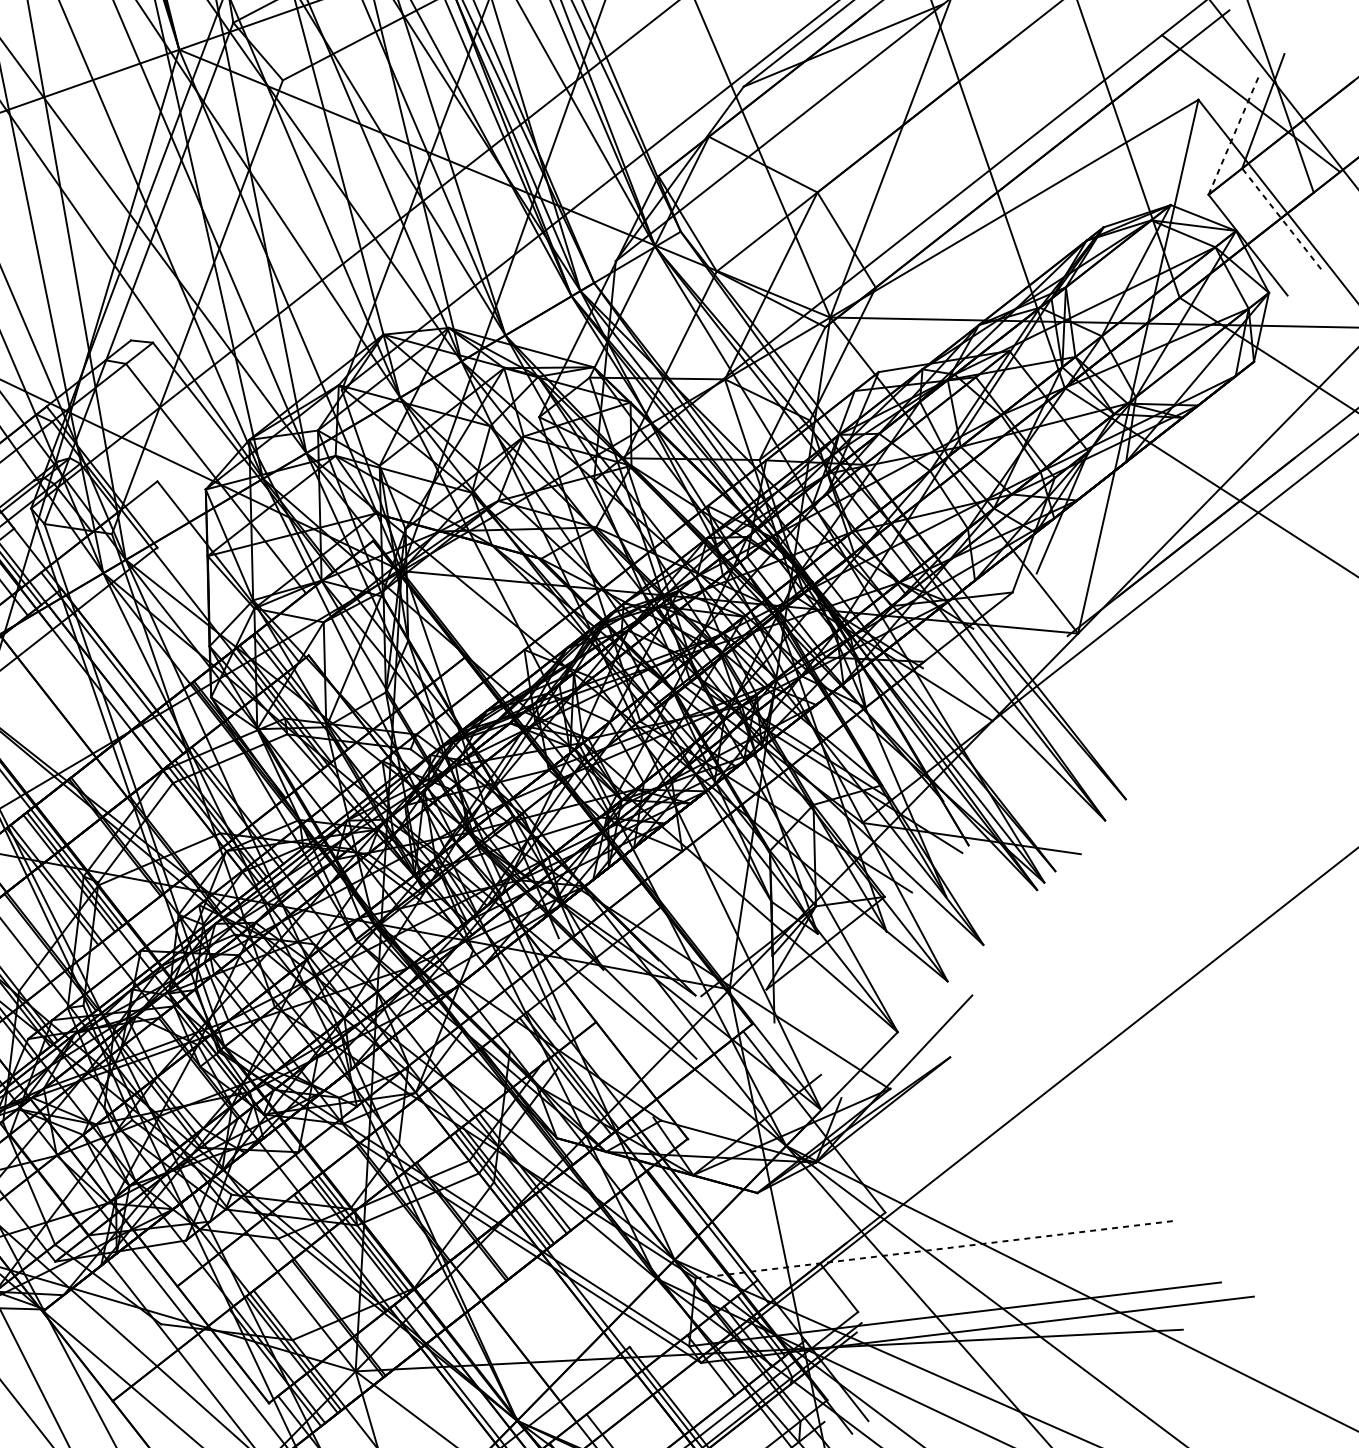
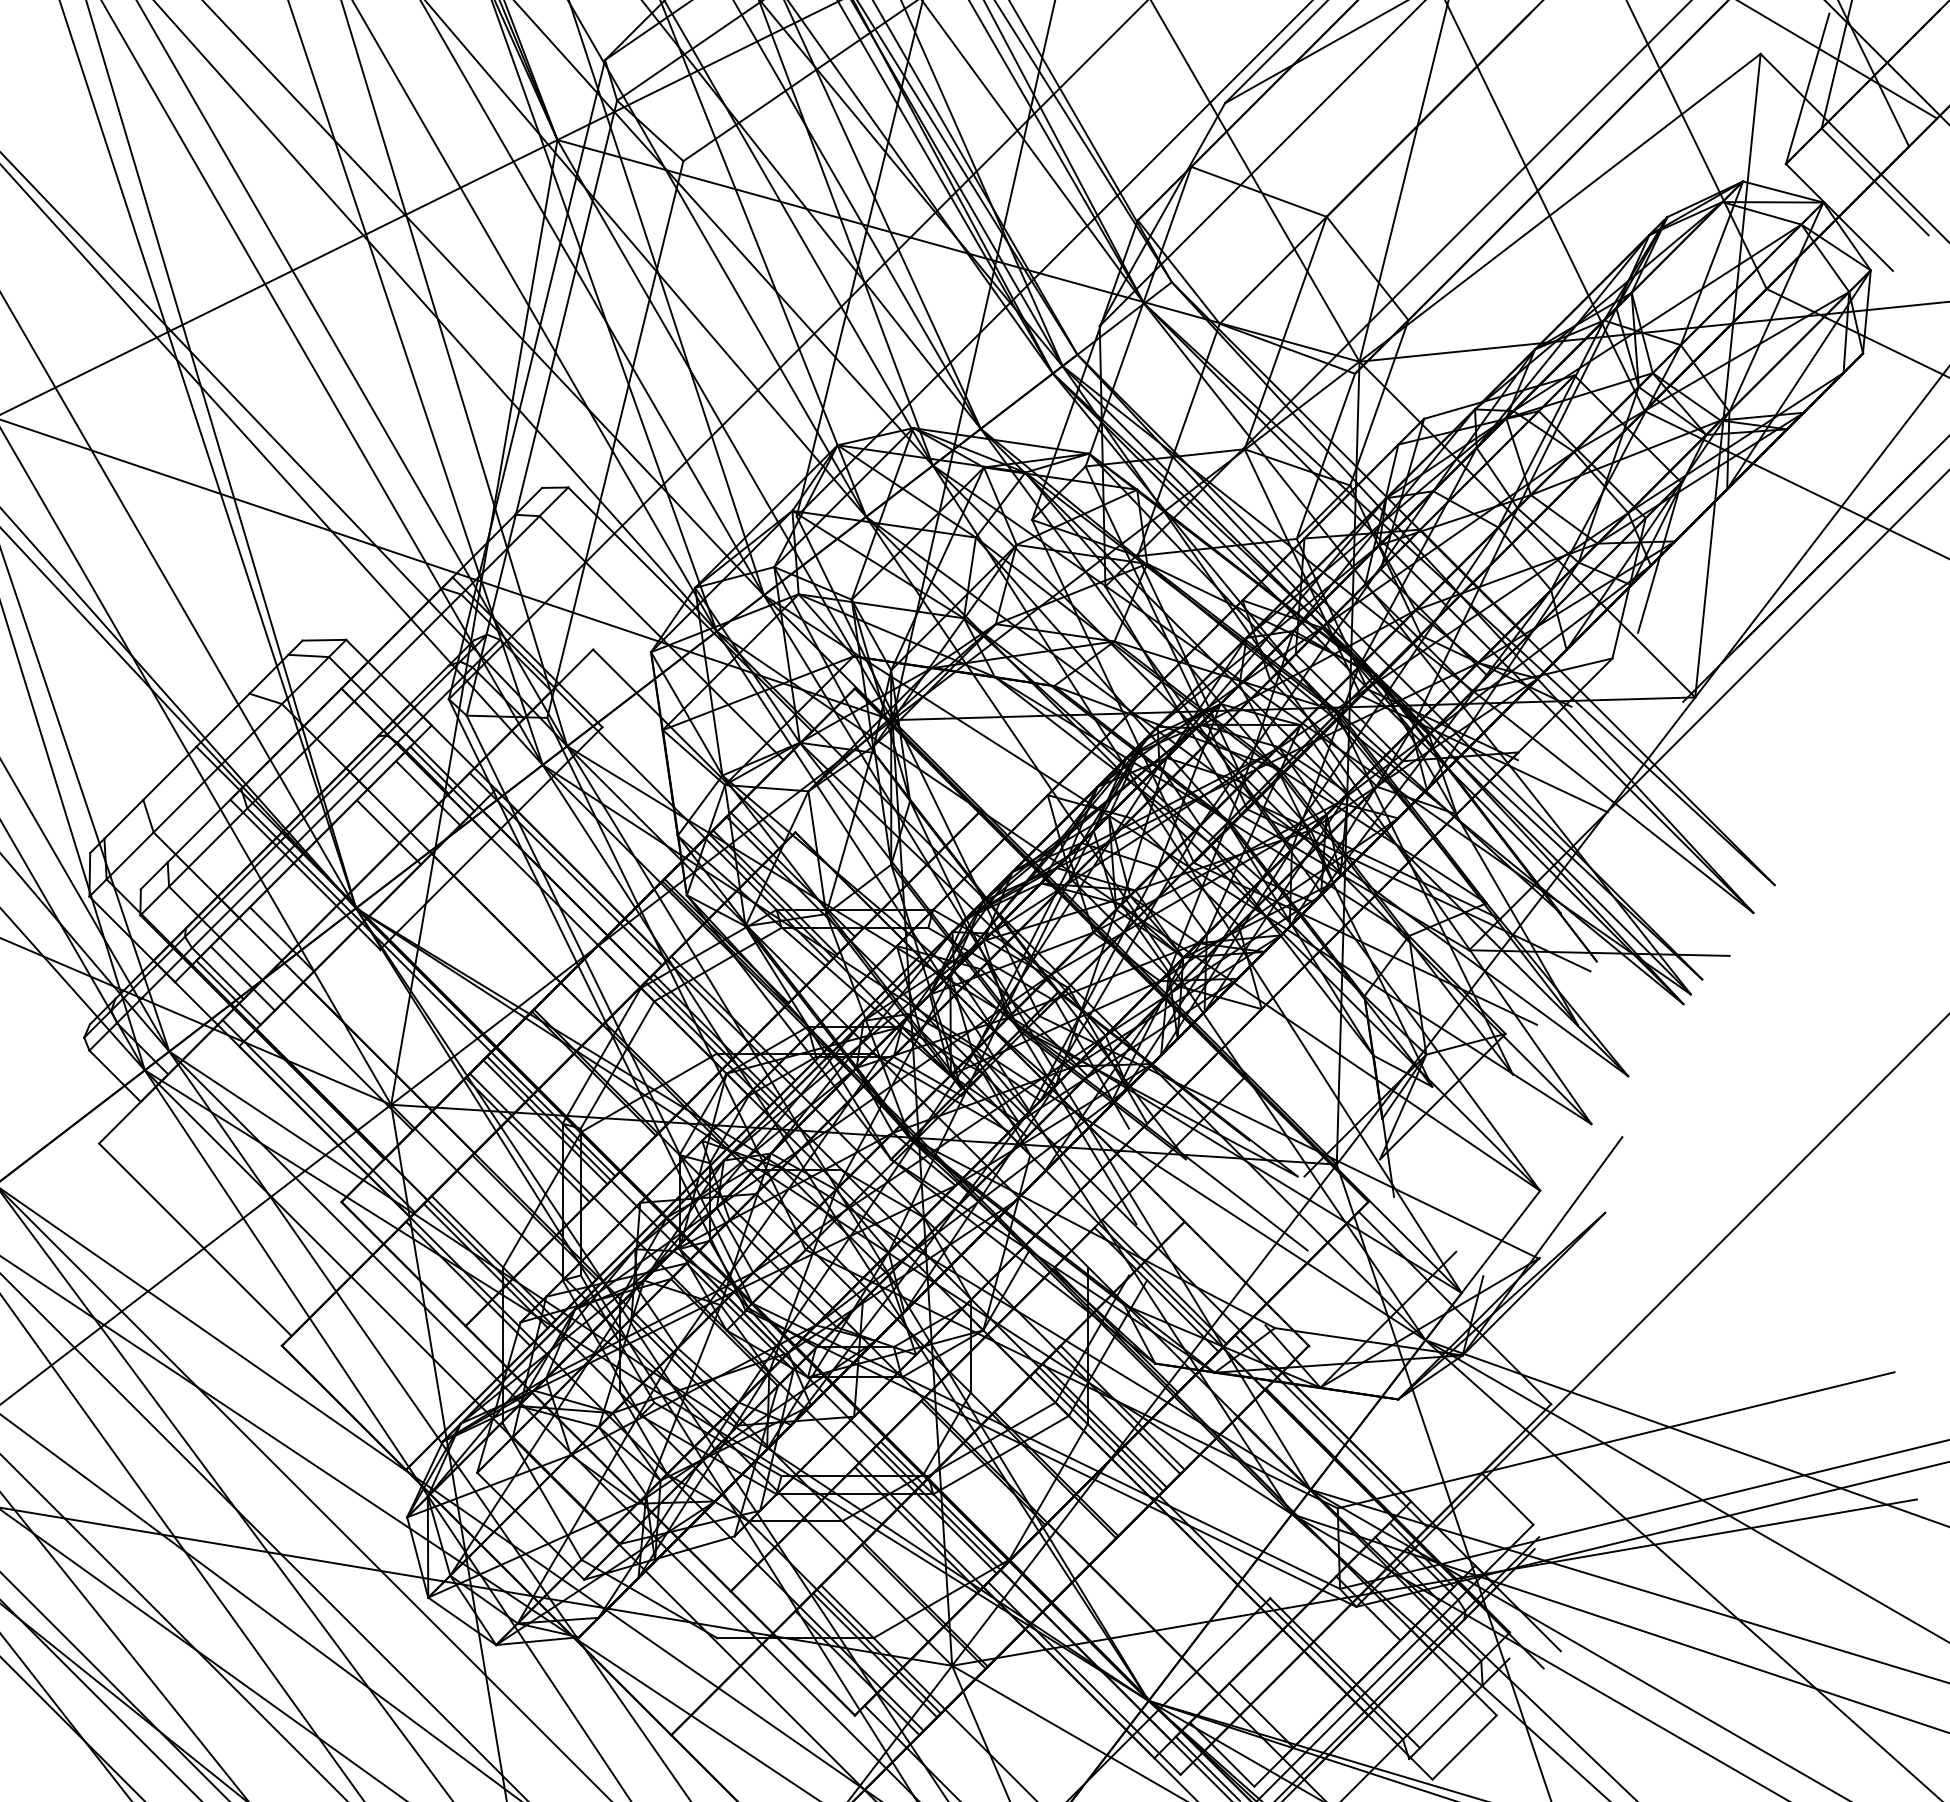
line: (1234, 133) -> (1807, 88), dashed -> solid
line: (1282, 218) -> (1875, 181), dashed -> solid
line: (936, 1249) -> (1616, 1440), dashed -> solid

